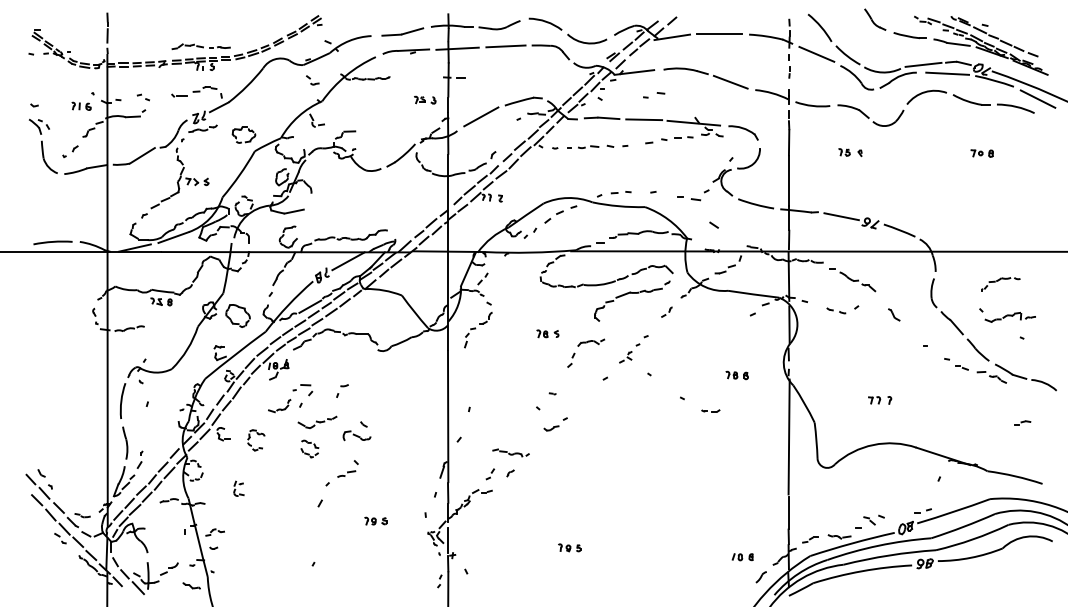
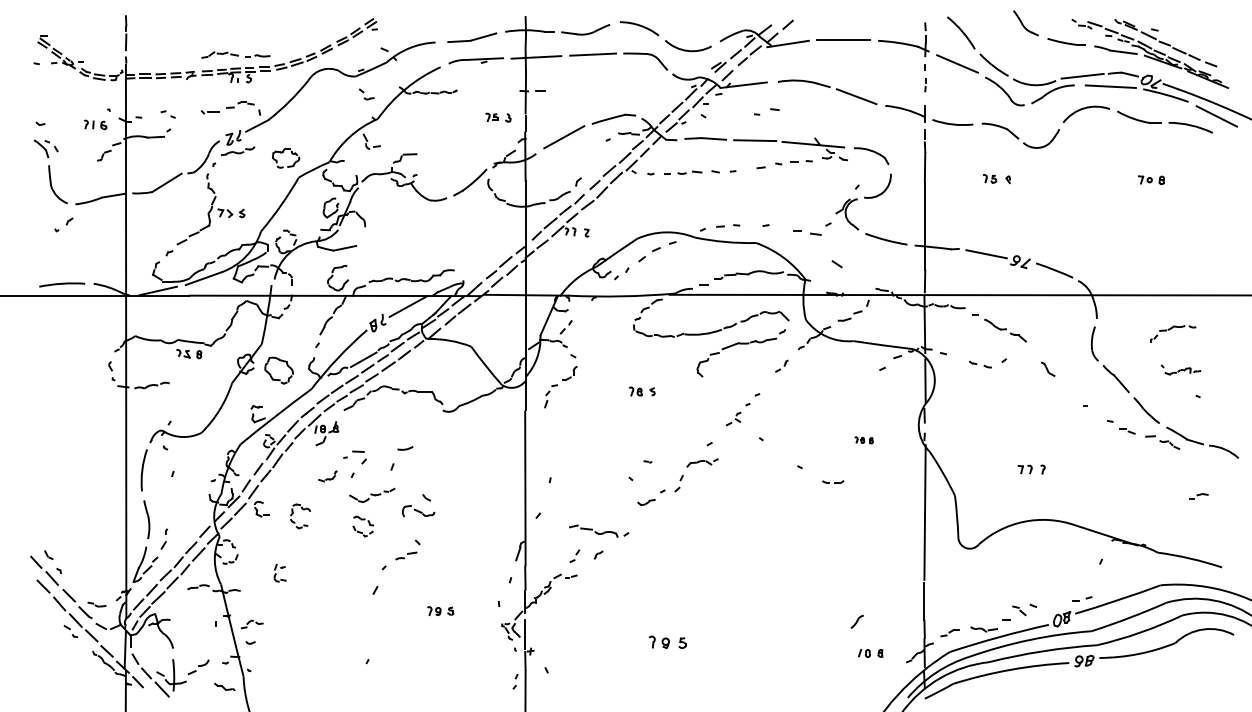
part: (70, 151) -> (63, 224), moved
part: (1007, 315) -> (1181, 370), size x0.6
part: (586, 343) -> (696, 463), moved
part: (736, 375) -> (863, 440), size x0.7
part: (342, 390) -> (401, 457), size x1.6
part: (279, 406) -> (327, 476), size x0.7
part: (510, 452) -> (598, 530), size x1.4
part: (569, 547) -> (667, 642), size x1.4
line: (760, 577) -> (856, 622), moved

